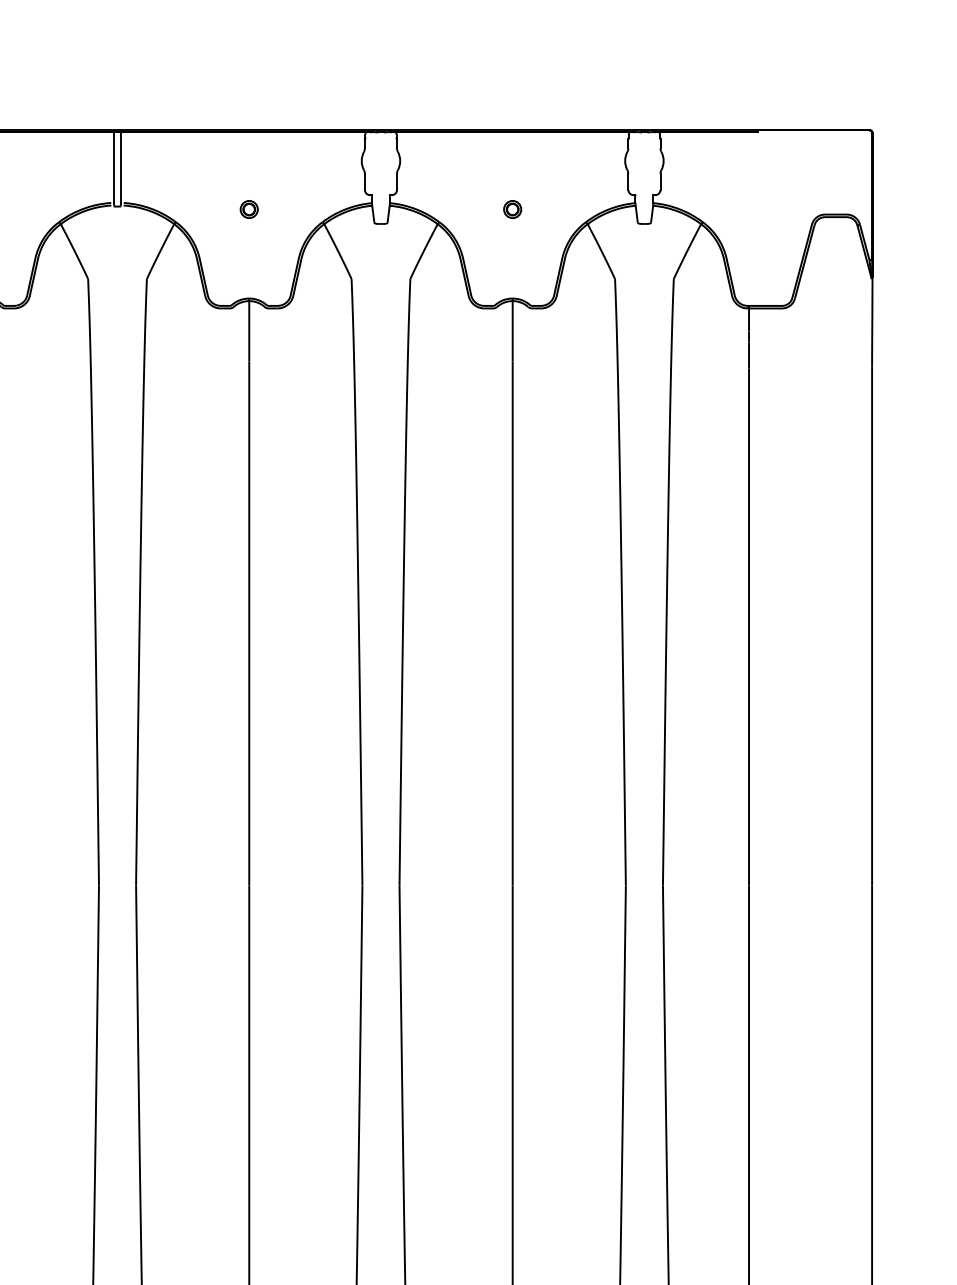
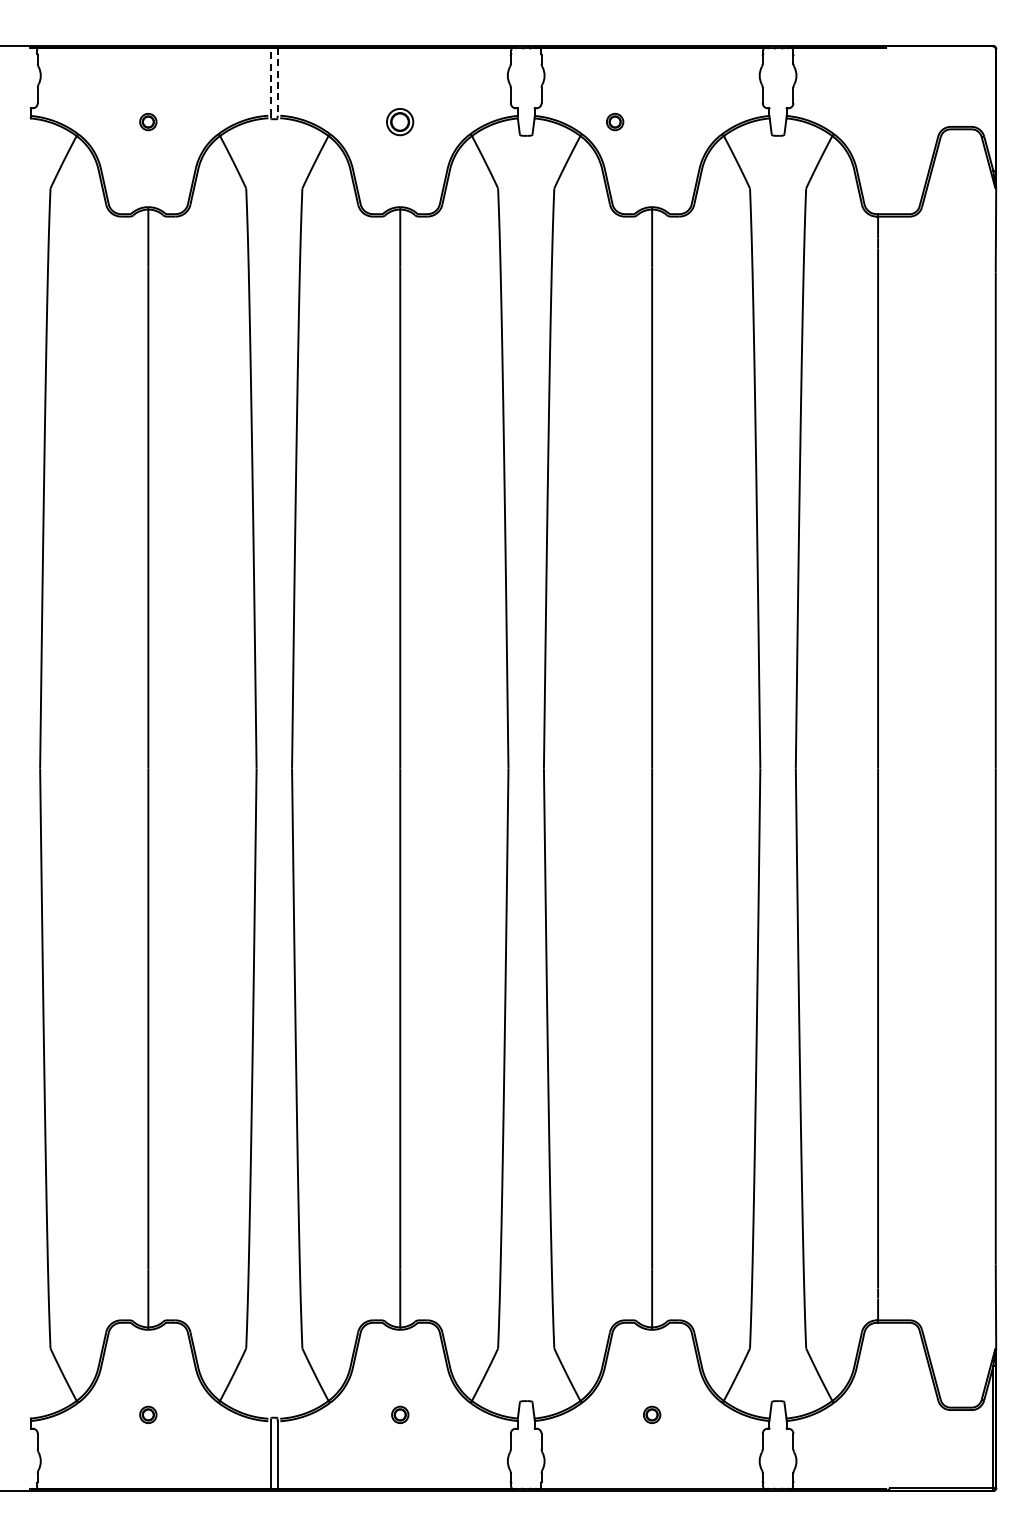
line: (113, 167) -> (270, 81), solid -> dashed
line: (120, 167) -> (277, 81), solid -> dashed
part: (249, 208) -> (400, 121), size x1.6
part: (513, 210) -> (615, 122), moved

